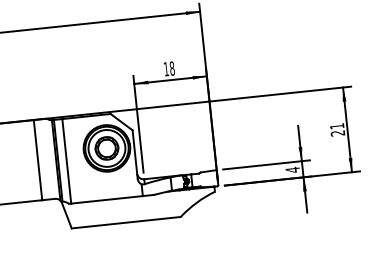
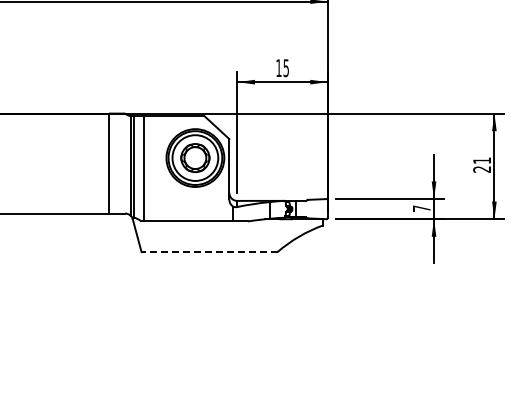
text: (172, 68) -> (286, 68), 18 -> 15
text: (292, 169) -> (421, 208), 4 -> 7
line: (126, 222) -> (209, 252), solid -> dashed

